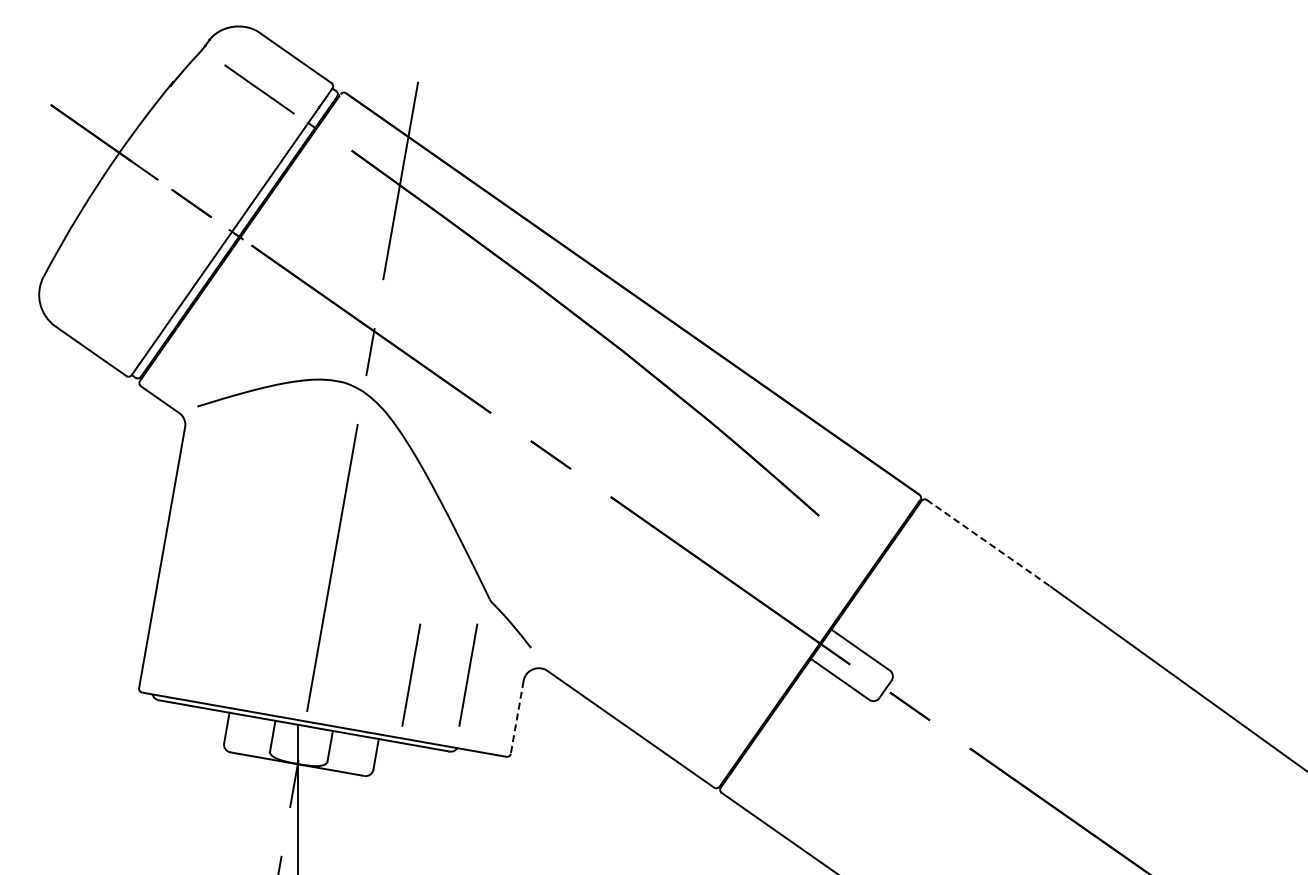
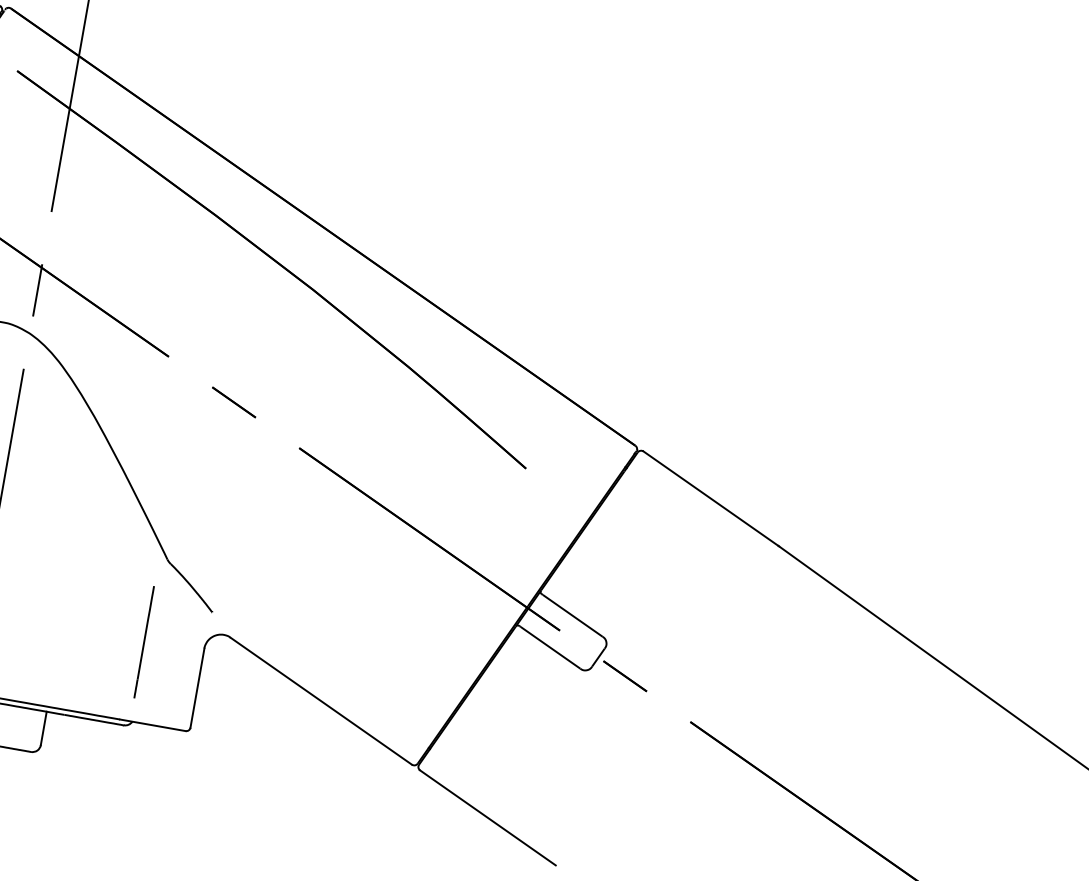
line: (989, 543) -> (711, 498), dashed -> solid
line: (411, 674) -> (82, 641), removed
line: (517, 718) -> (197, 689), dashed -> solid

